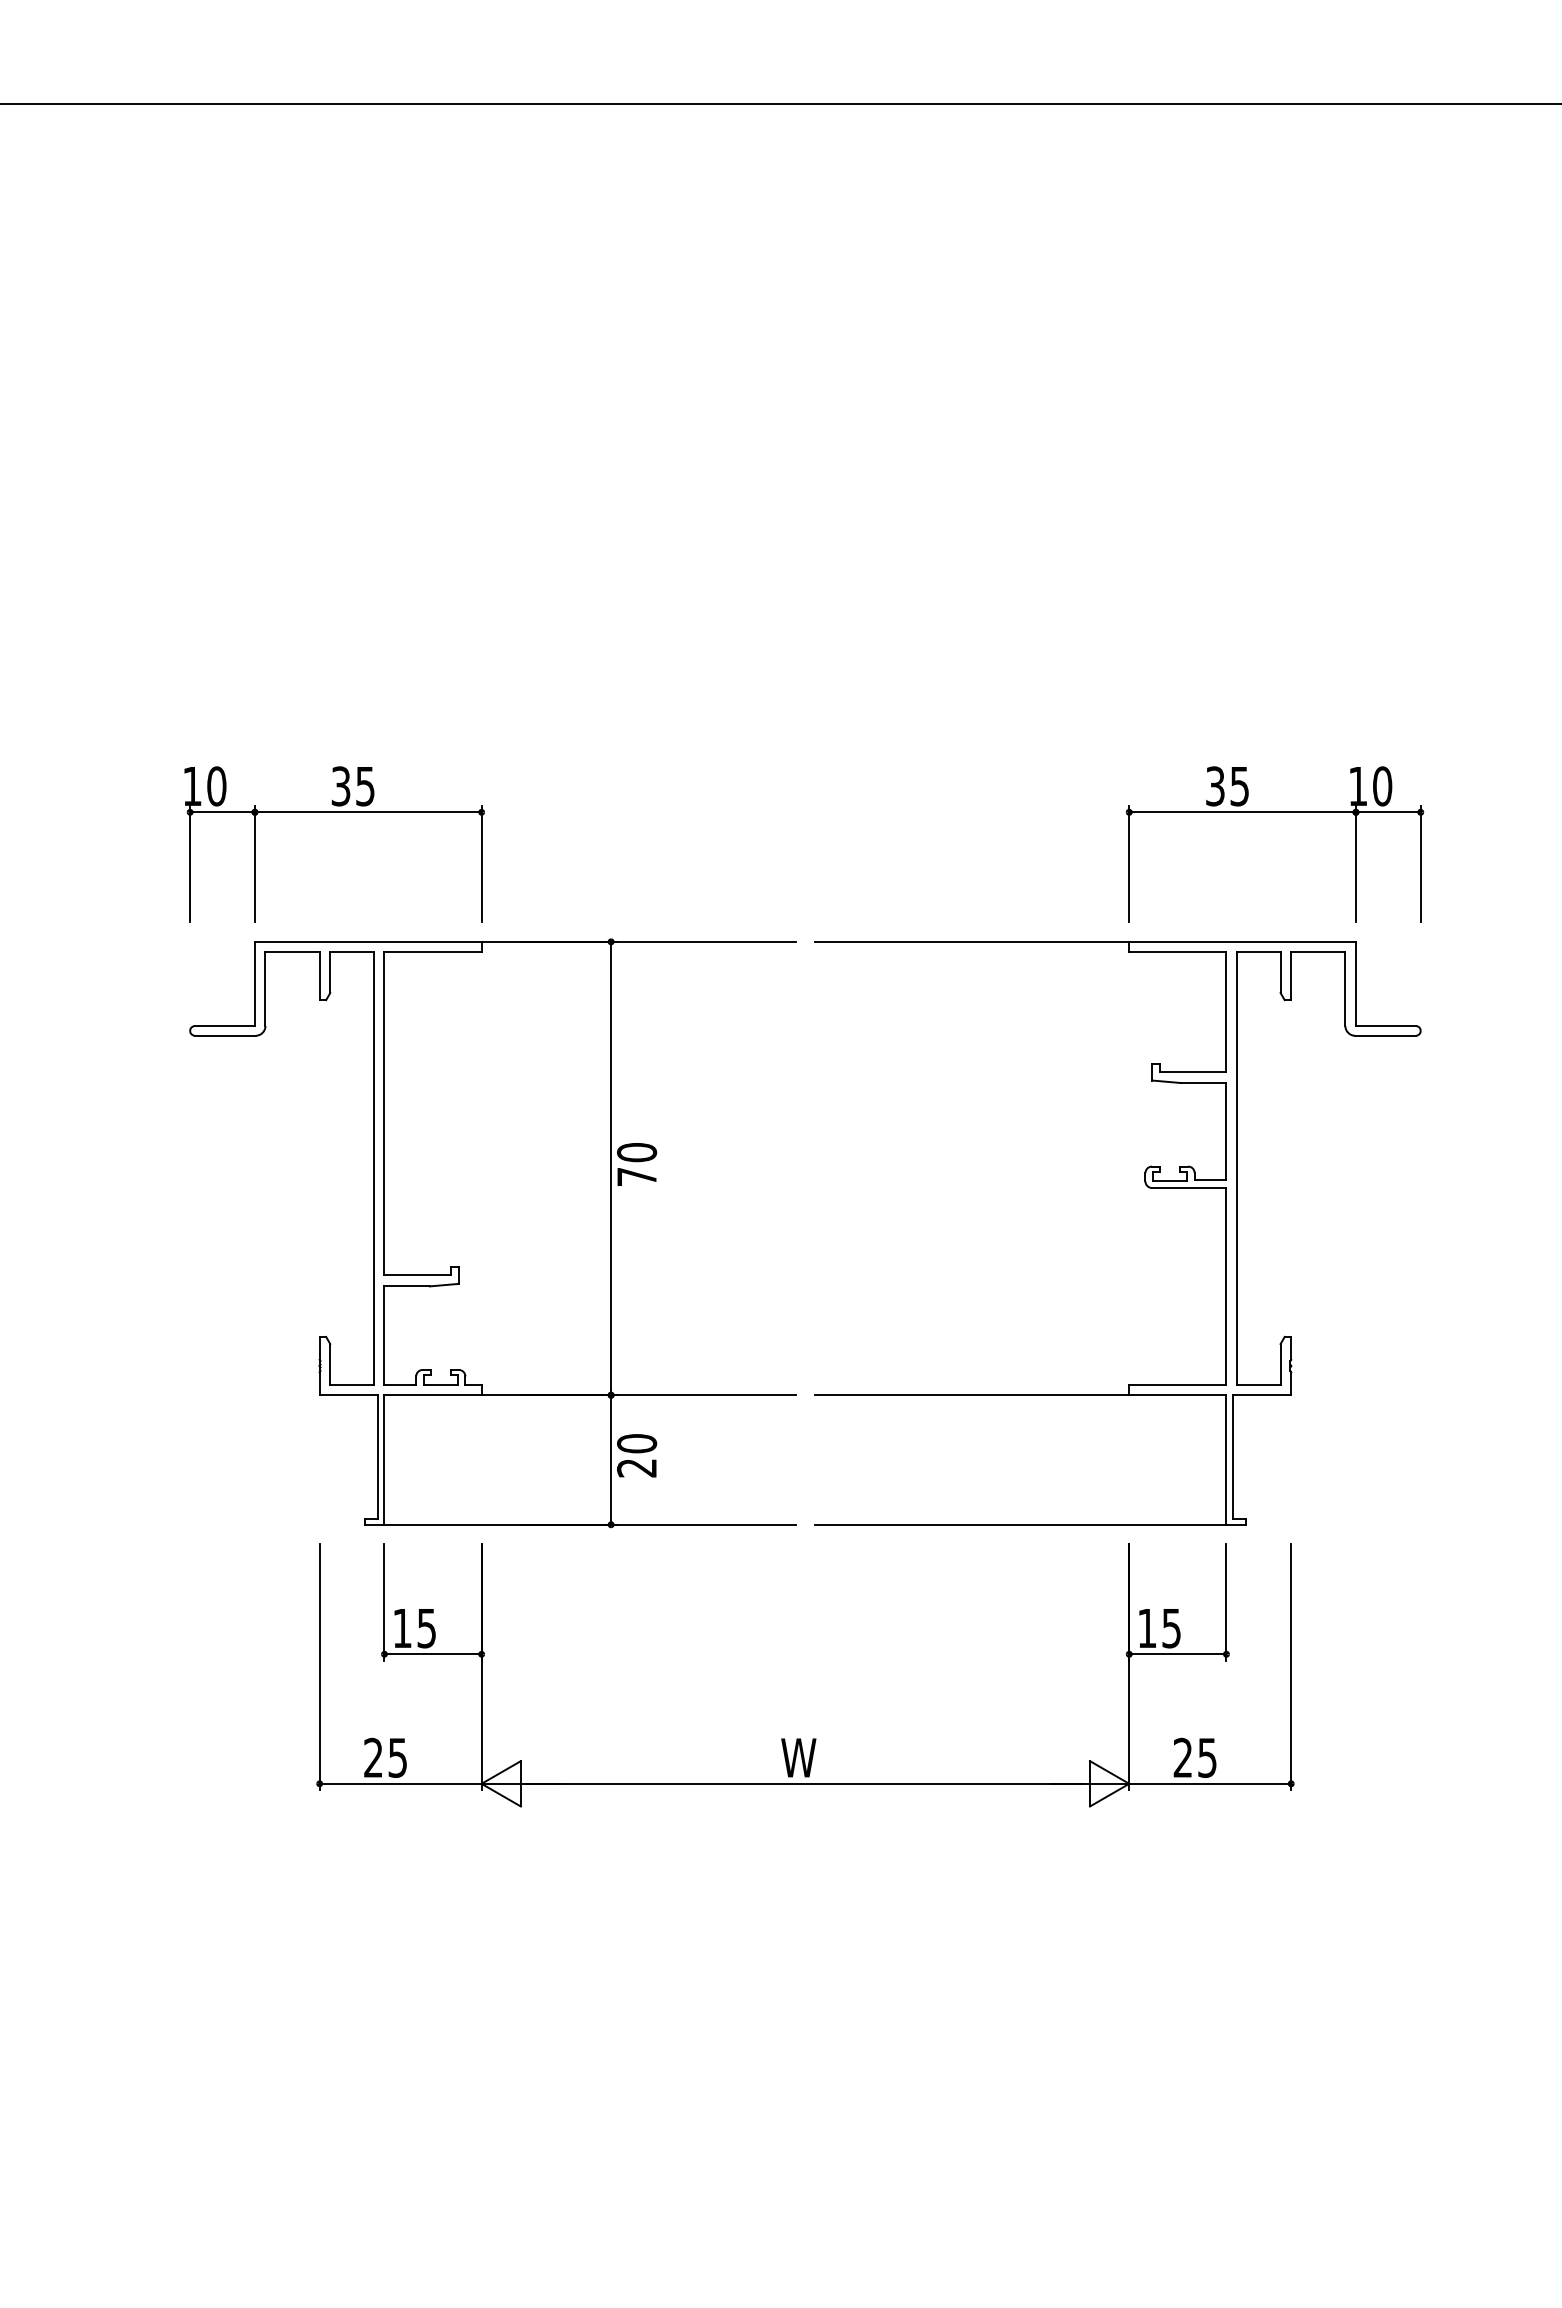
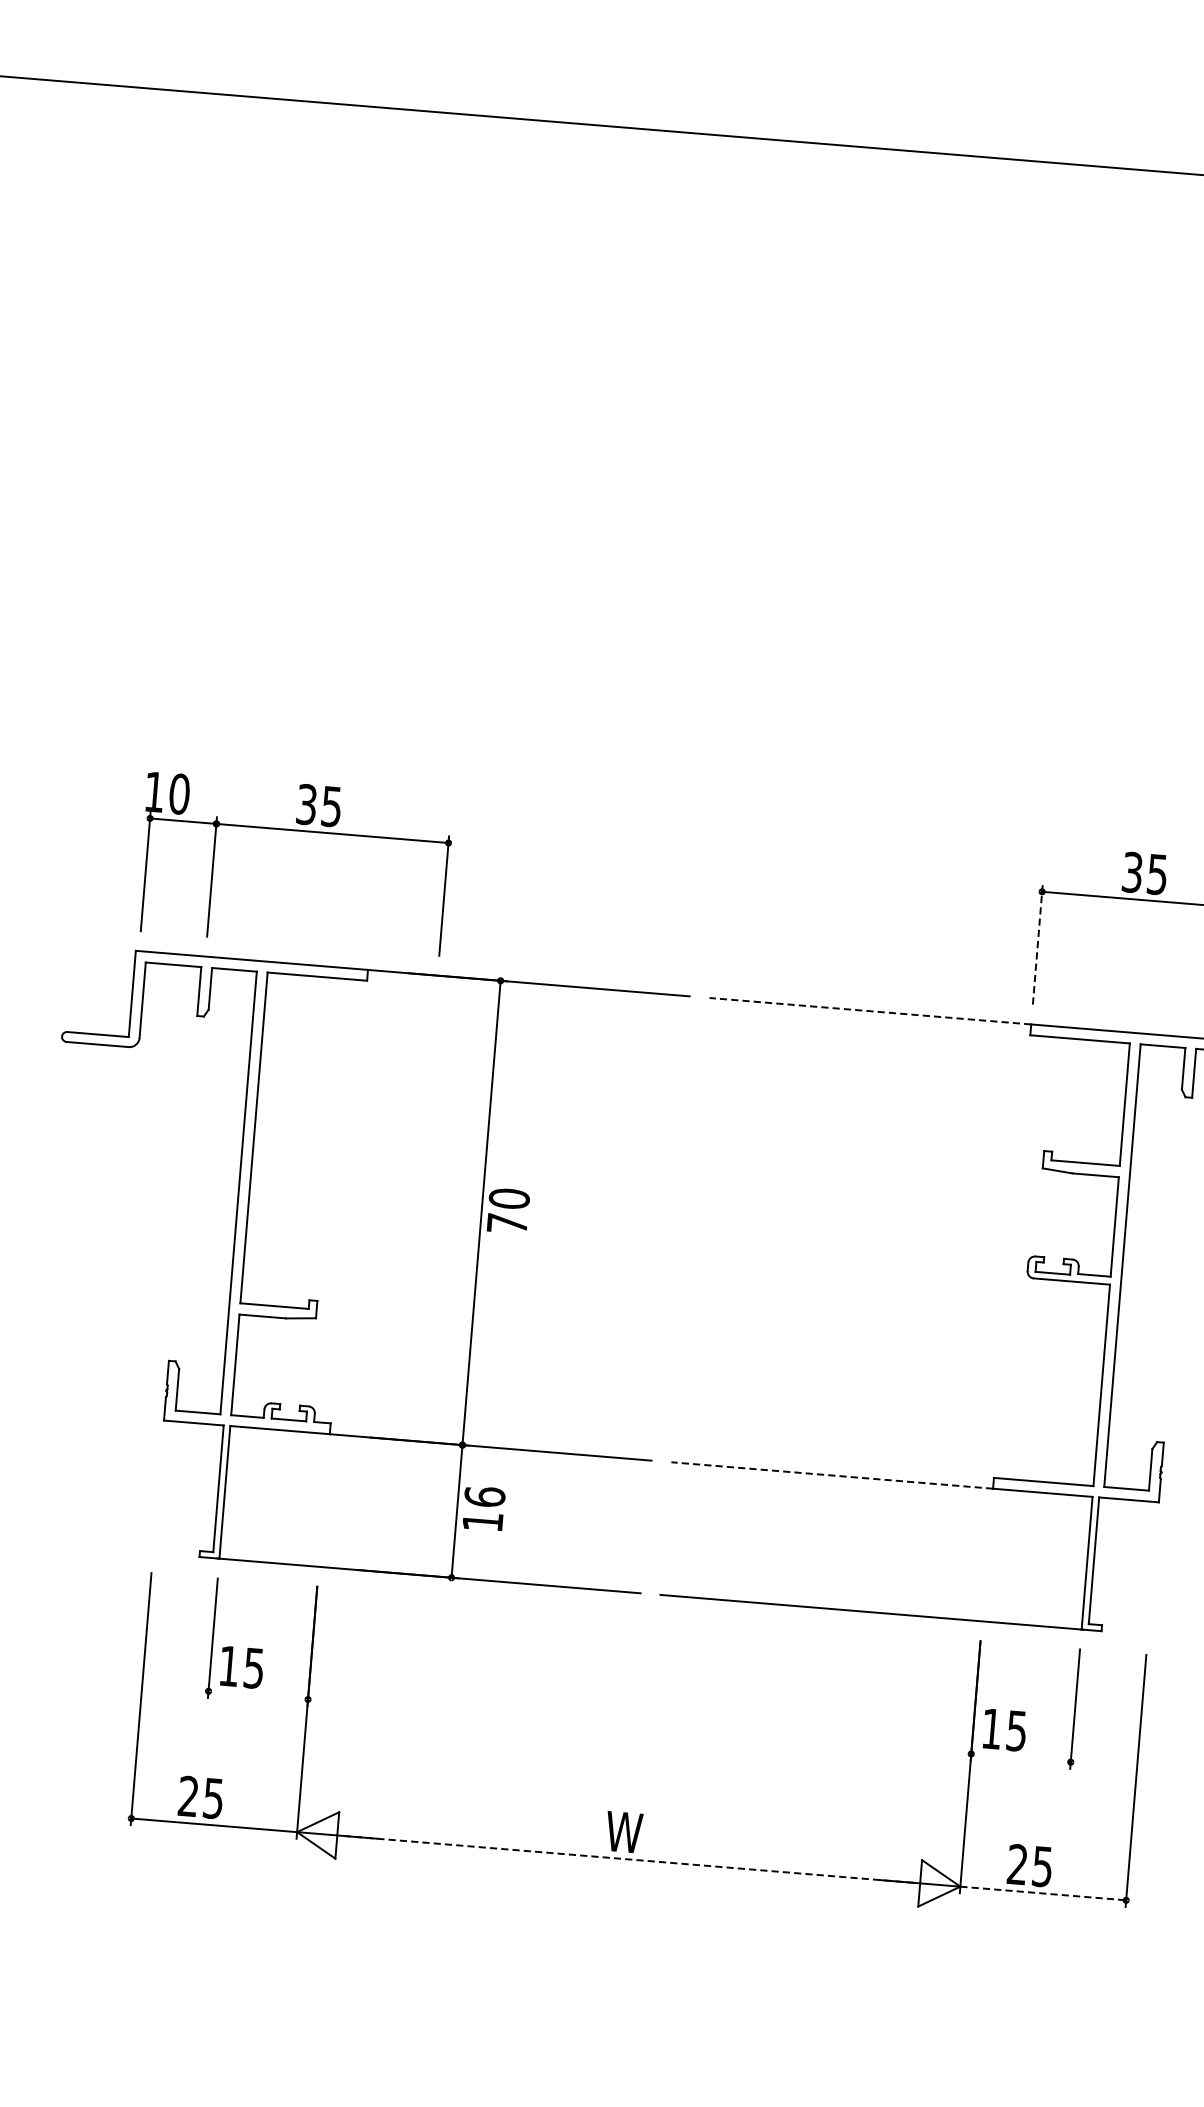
part: (334, 812) -> (297, 830), moved
line: (1129, 863) -> (1038, 944), solid -> dashed
line: (971, 941) -> (869, 1010), solid -> dashed
line: (971, 1395) -> (831, 1475), solid -> dashed
text: (636, 1455) -> (483, 1508), 20 -> 16
line: (432, 1654) -> (257, 1695), removed
line: (1177, 1654) -> (1020, 1758), removed
line: (804, 1783) -> (627, 1859), solid -> dashed
line: (1210, 1783) -> (1043, 1893), solid -> dashed

